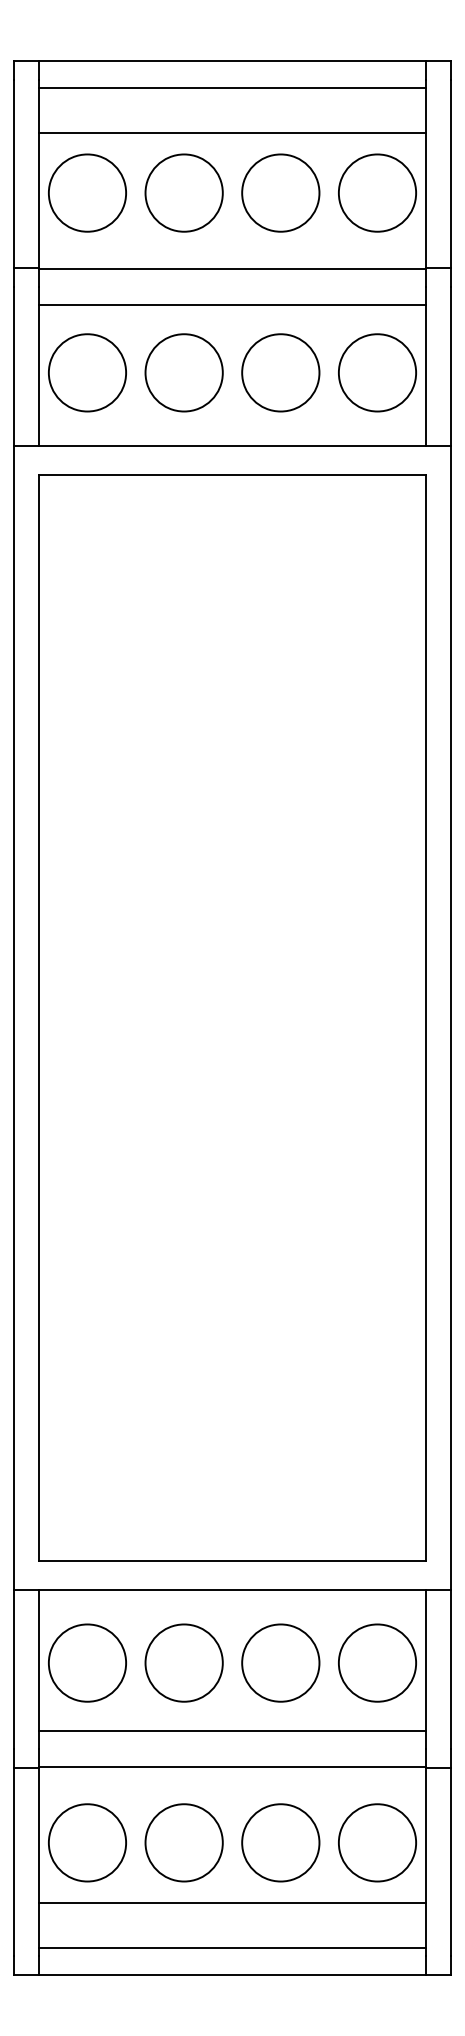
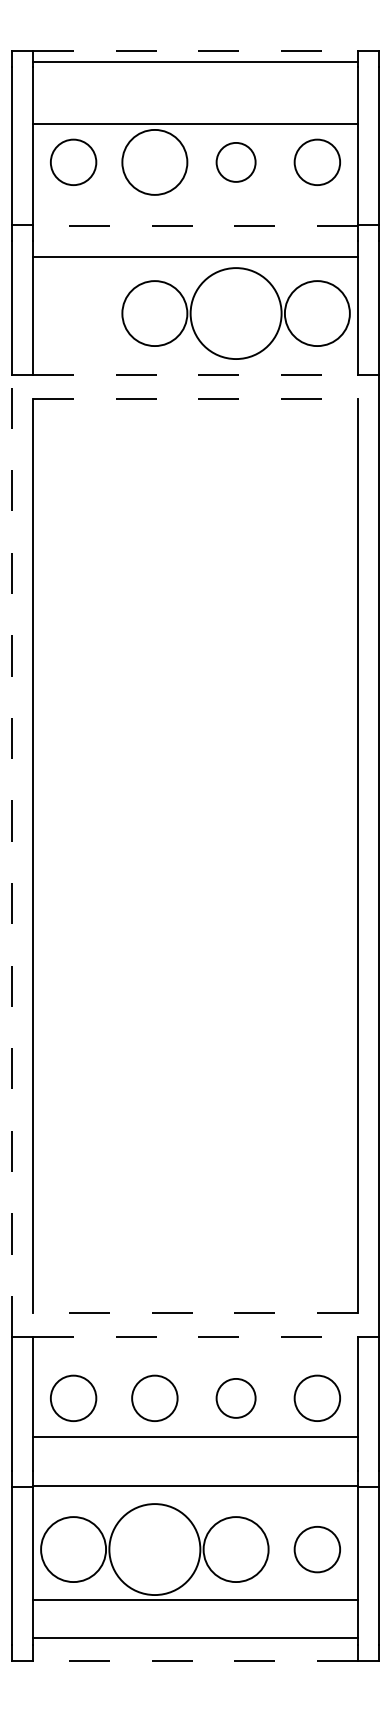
line: (232, 61) -> (195, 51), solid -> dashed
line: (232, 88) -> (195, 62), moved
line: (232, 133) -> (195, 124), moved
circle: (87, 192) -> (73, 161), size x0.7
circle: (280, 192) -> (235, 161), size x0.6
circle: (377, 192) -> (317, 161), size x0.7
line: (232, 268) -> (195, 225), solid -> dashed
circle: (87, 372) -> (73, 313), removed
circle: (280, 372) -> (235, 313), size x1.4
line: (232, 445) -> (195, 374), solid -> dashed
line: (232, 474) -> (195, 399), solid -> dashed
line: (14, 1017) -> (12, 855), solid -> dashed
line: (232, 1561) -> (195, 1312), solid -> dashed
line: (232, 1590) -> (195, 1337), solid -> dashed
circle: (87, 1662) -> (73, 1397), size x0.7
circle: (183, 1662) -> (154, 1397), size x0.7
circle: (280, 1662) -> (235, 1397), size x0.6
circle: (377, 1662) -> (317, 1397), size x0.7
line: (232, 1730) -> (195, 1437), moved
circle: (183, 1842) -> (154, 1549), size x1.4
circle: (377, 1842) -> (317, 1549), size x0.7
line: (232, 1974) -> (195, 1660), solid -> dashed

